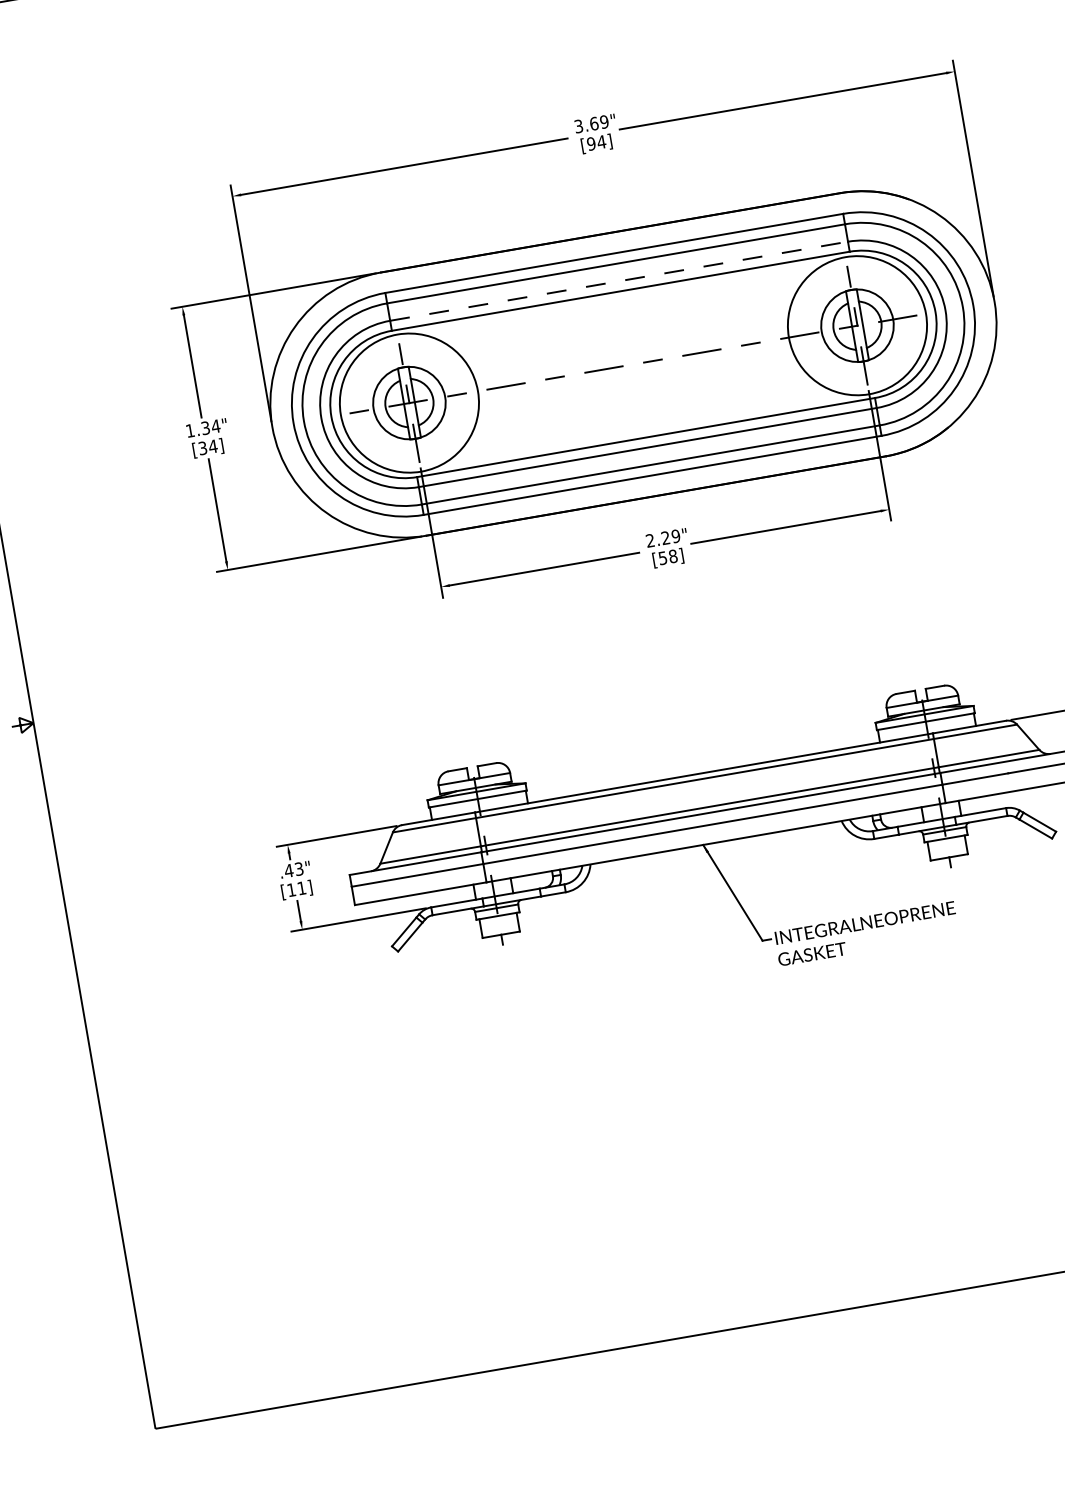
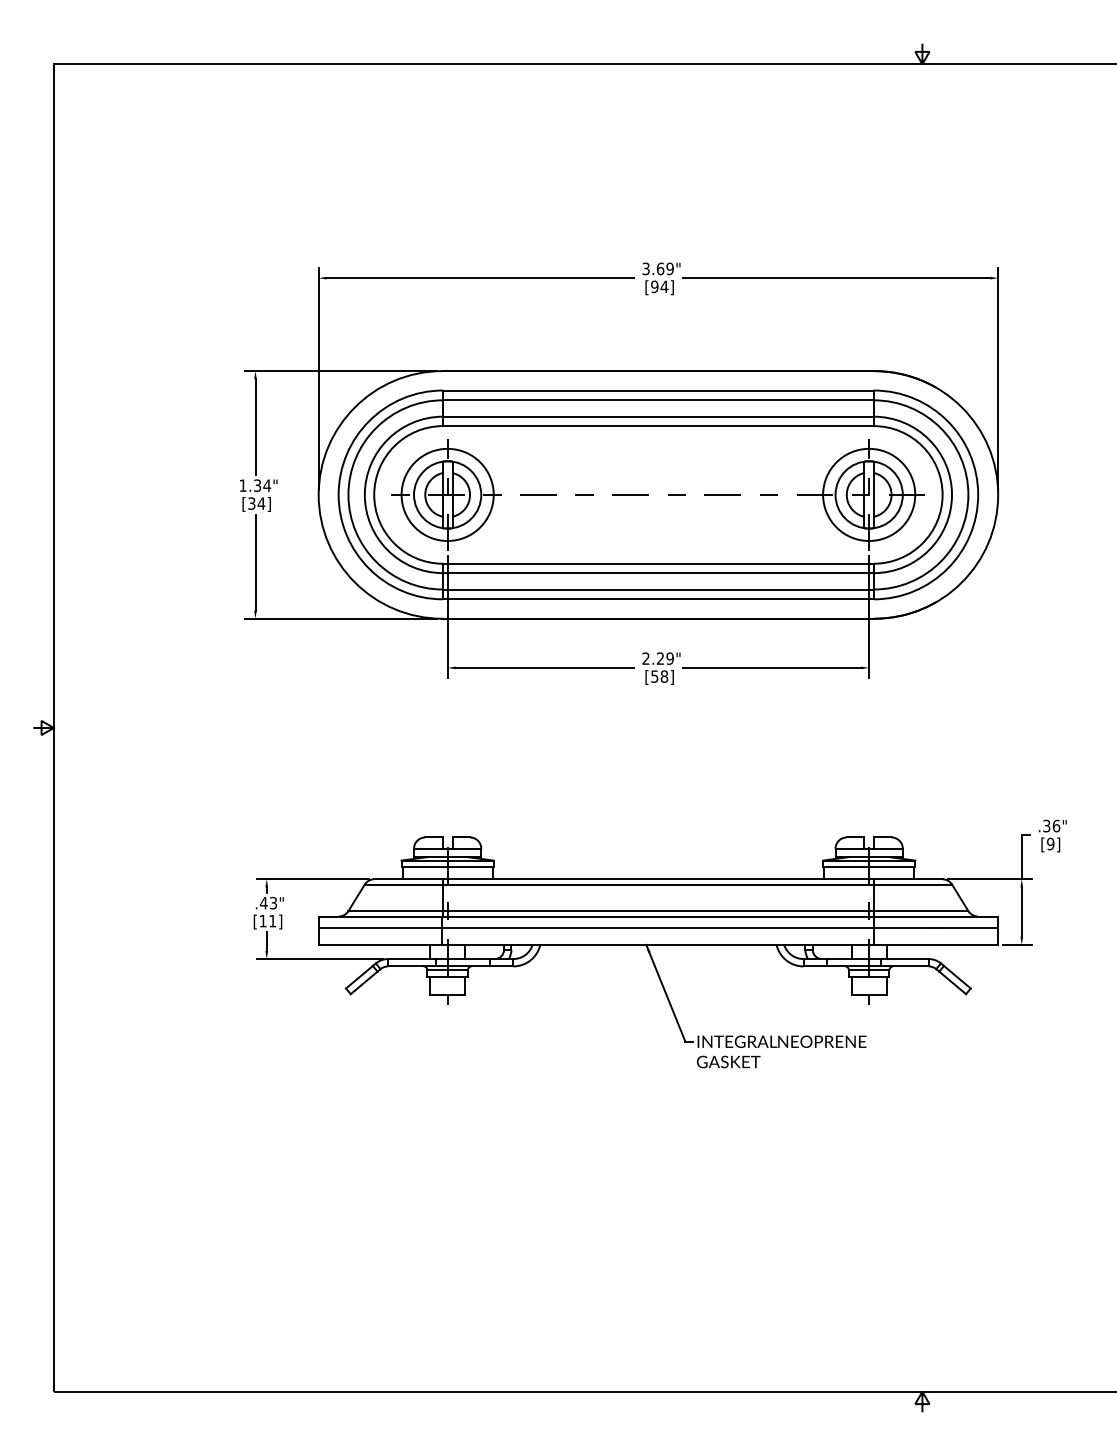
line: (619, 281) -> (658, 416), dashed -> solid
circle: (857, 325) -> (869, 494), size x0.71
circle: (409, 402) -> (447, 494), size x0.71

